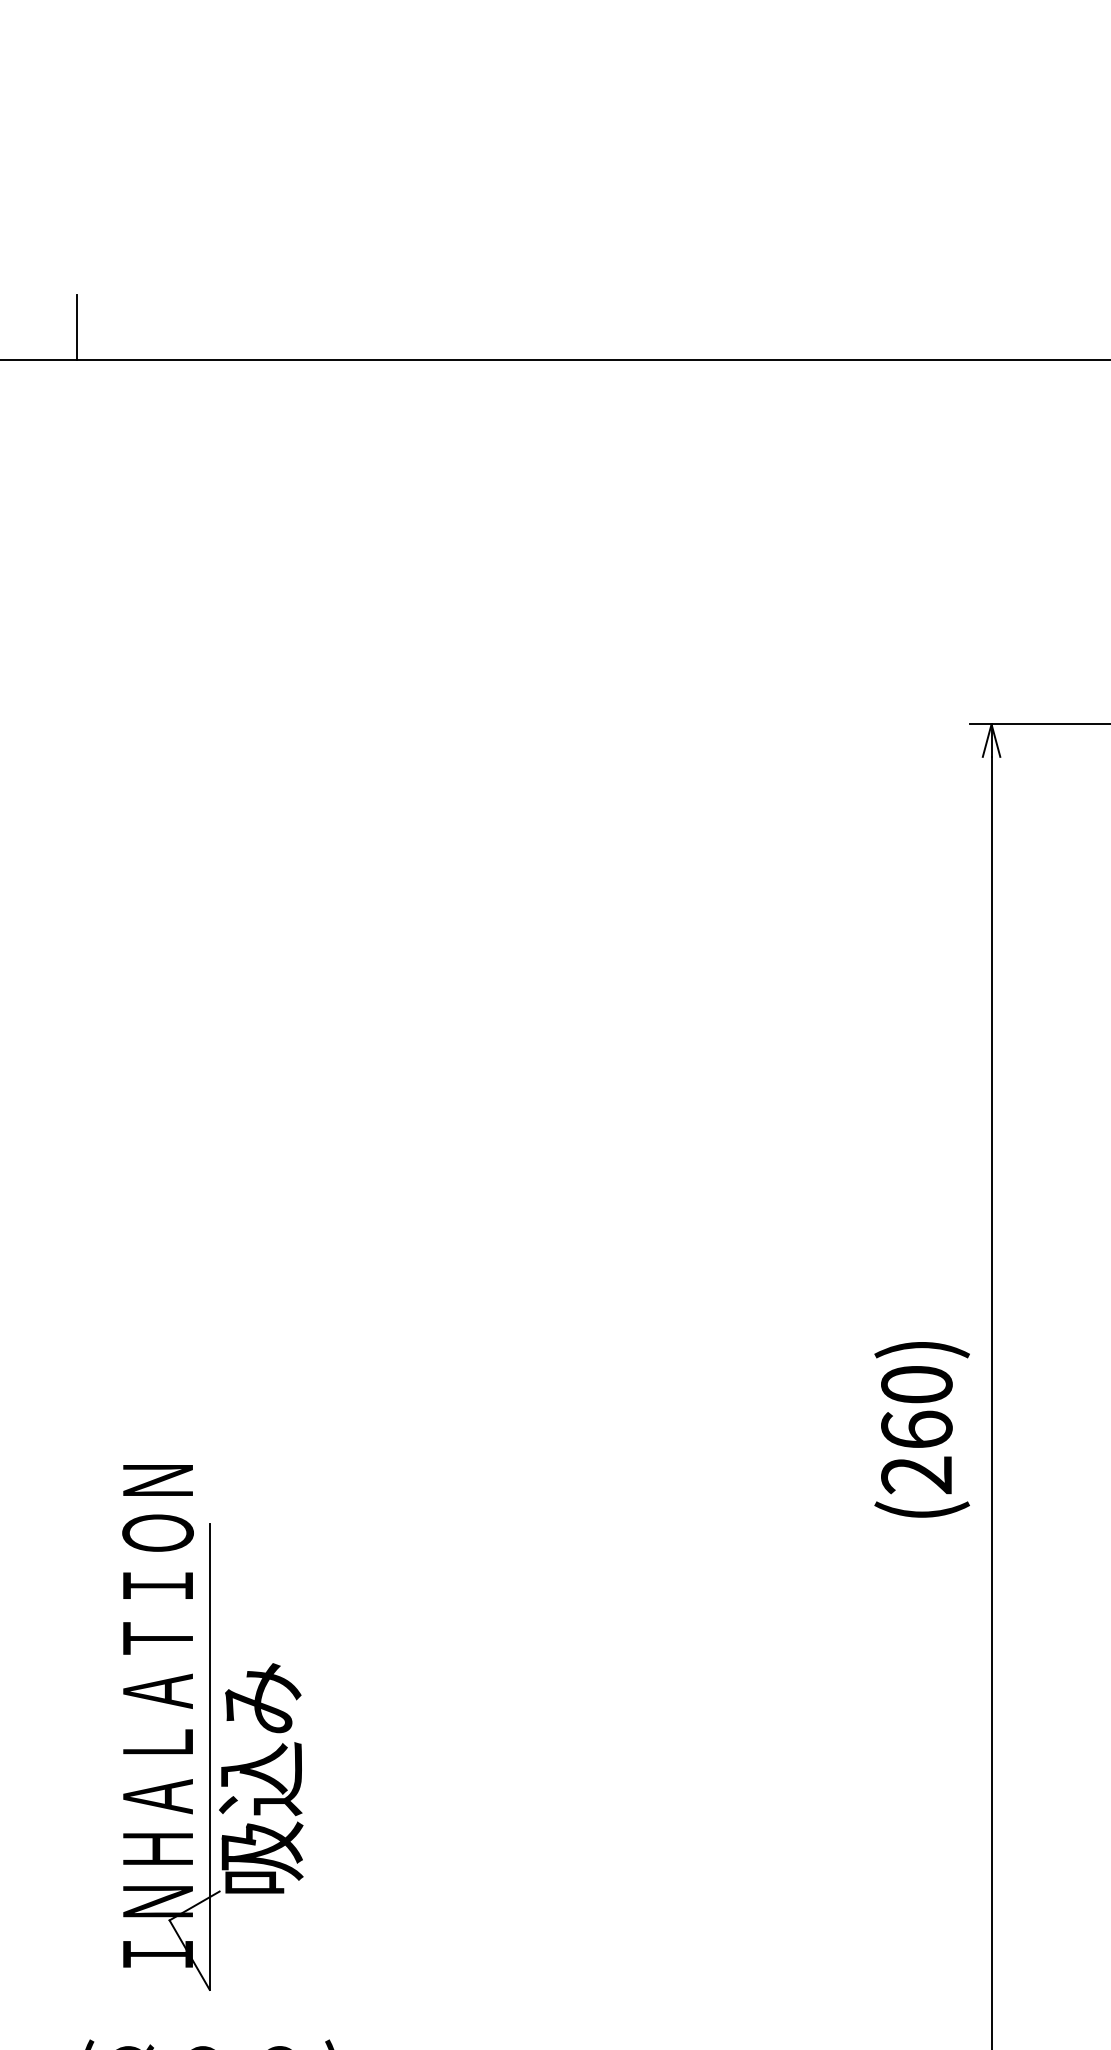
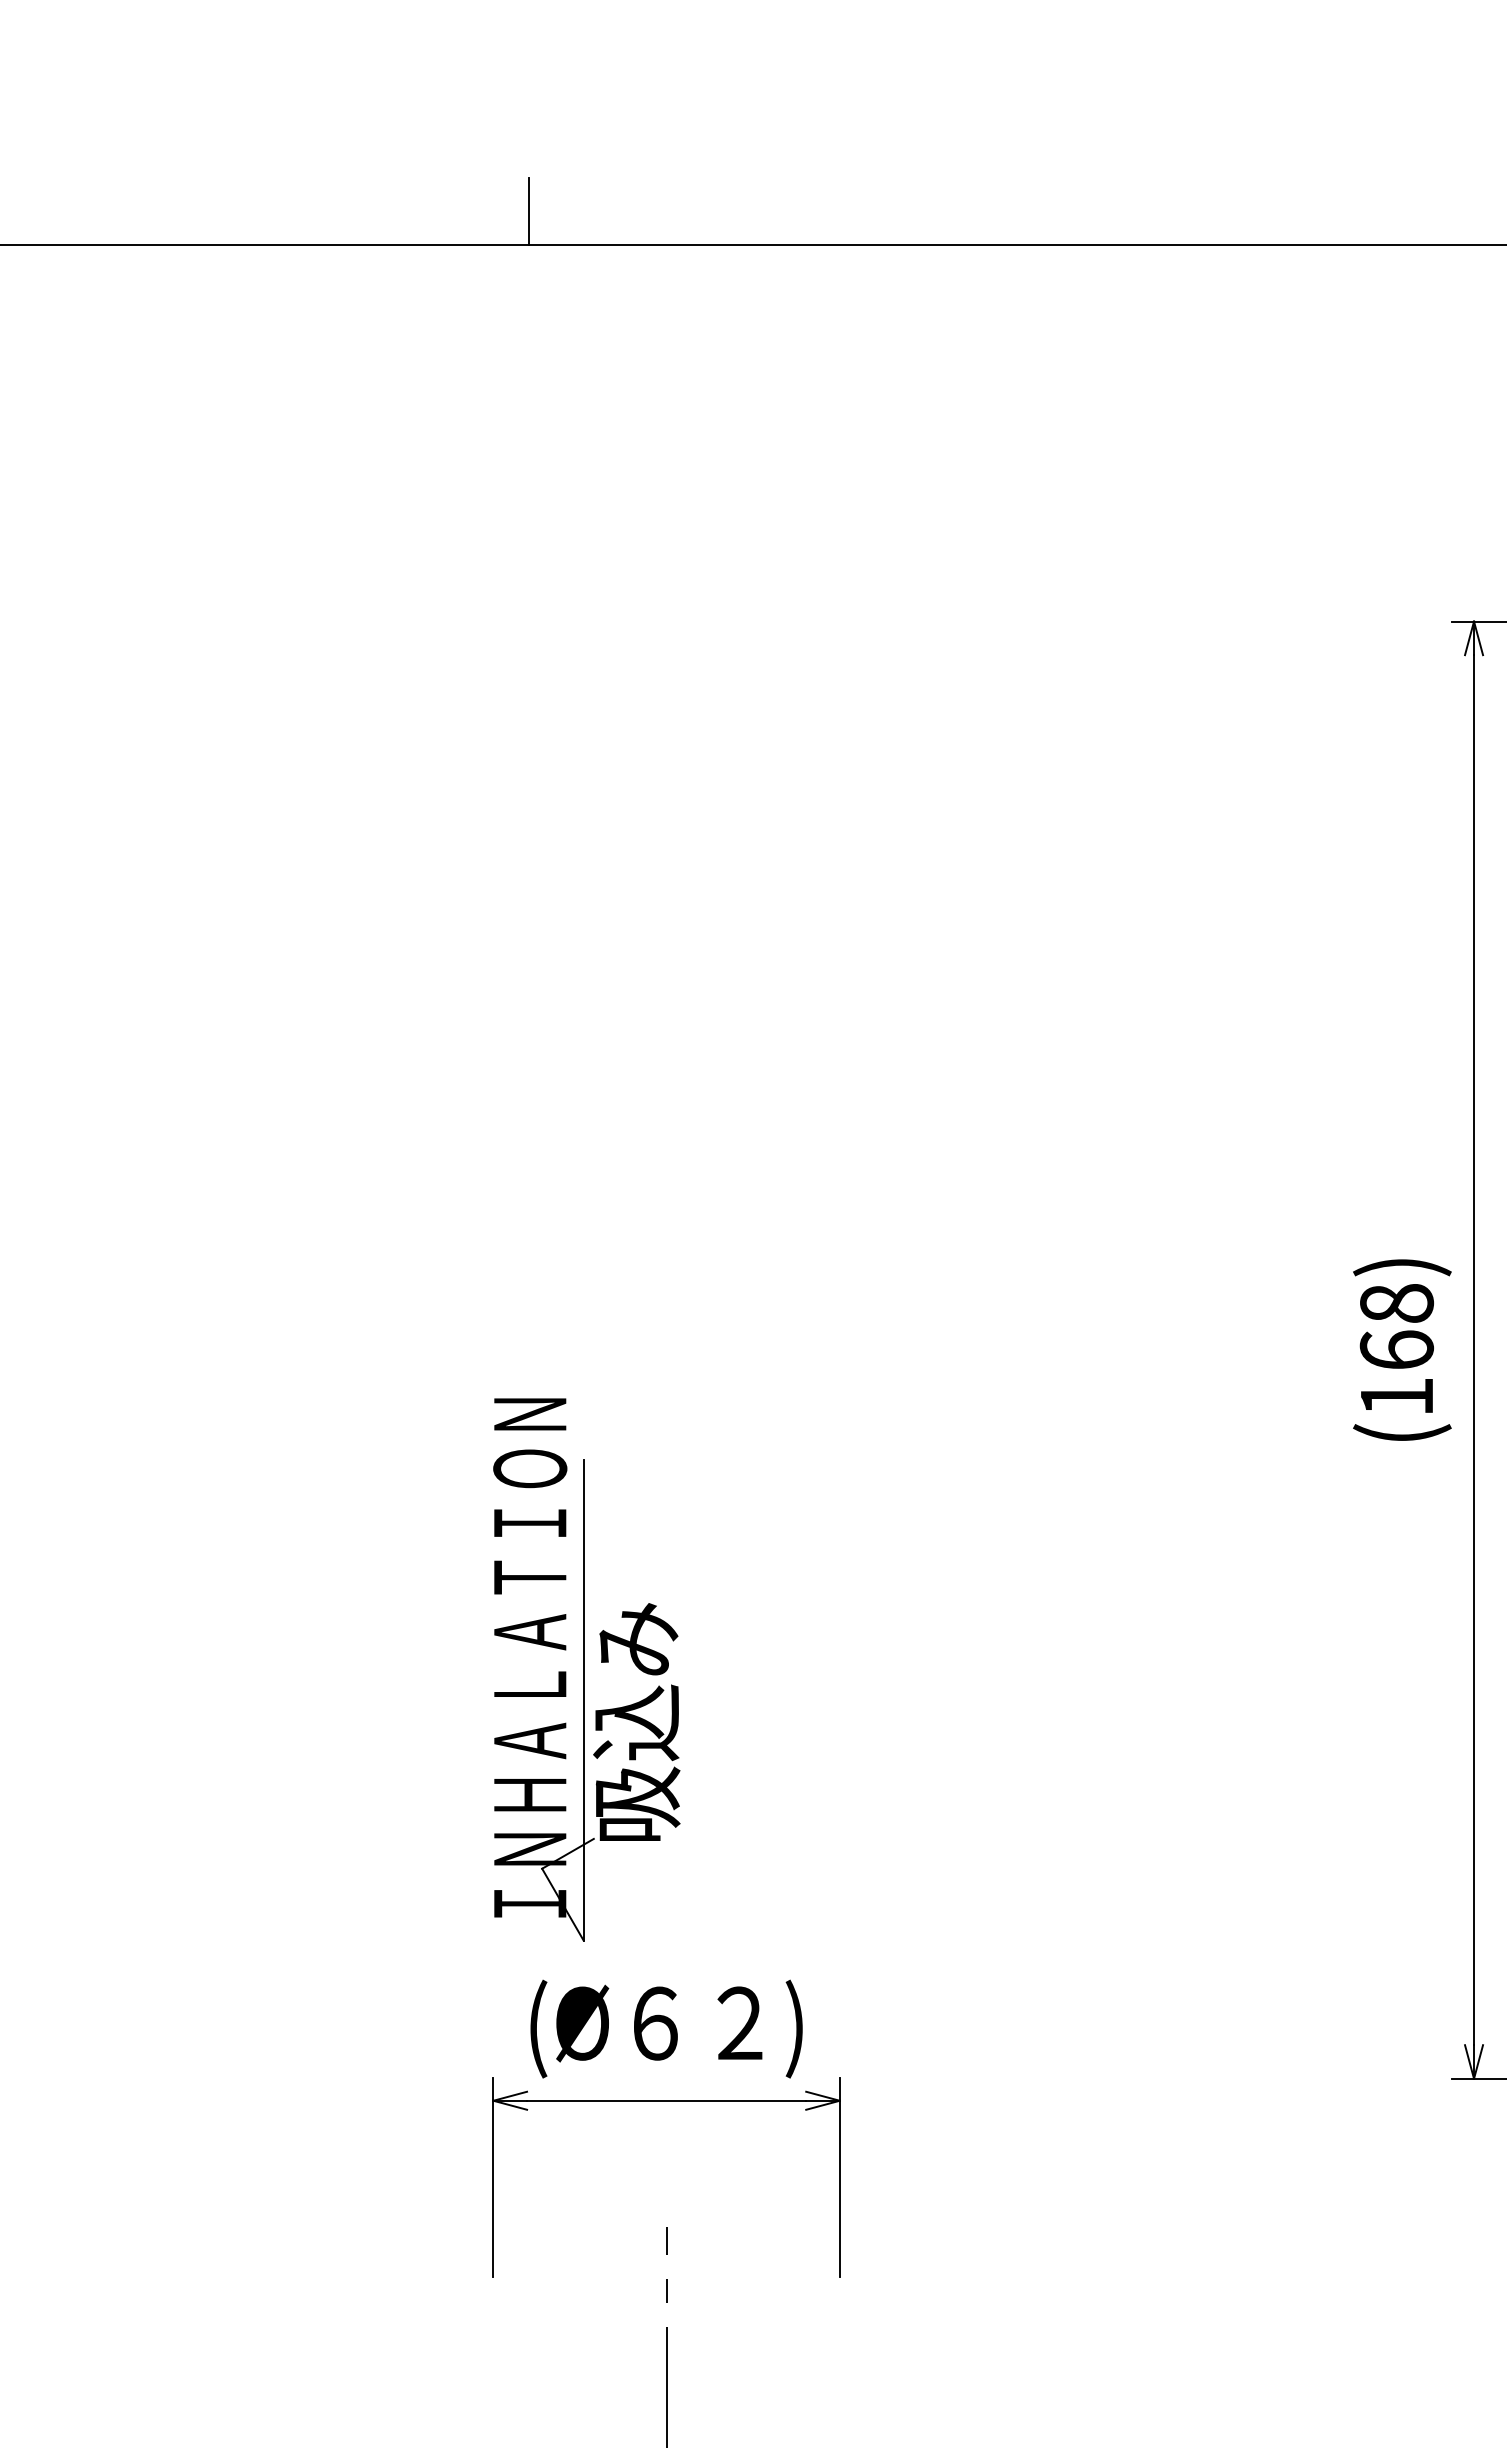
text: (916, 1430) -> (1396, 1350), (260) -> (168)
part: (212, 1727) -> (586, 1669), moved

